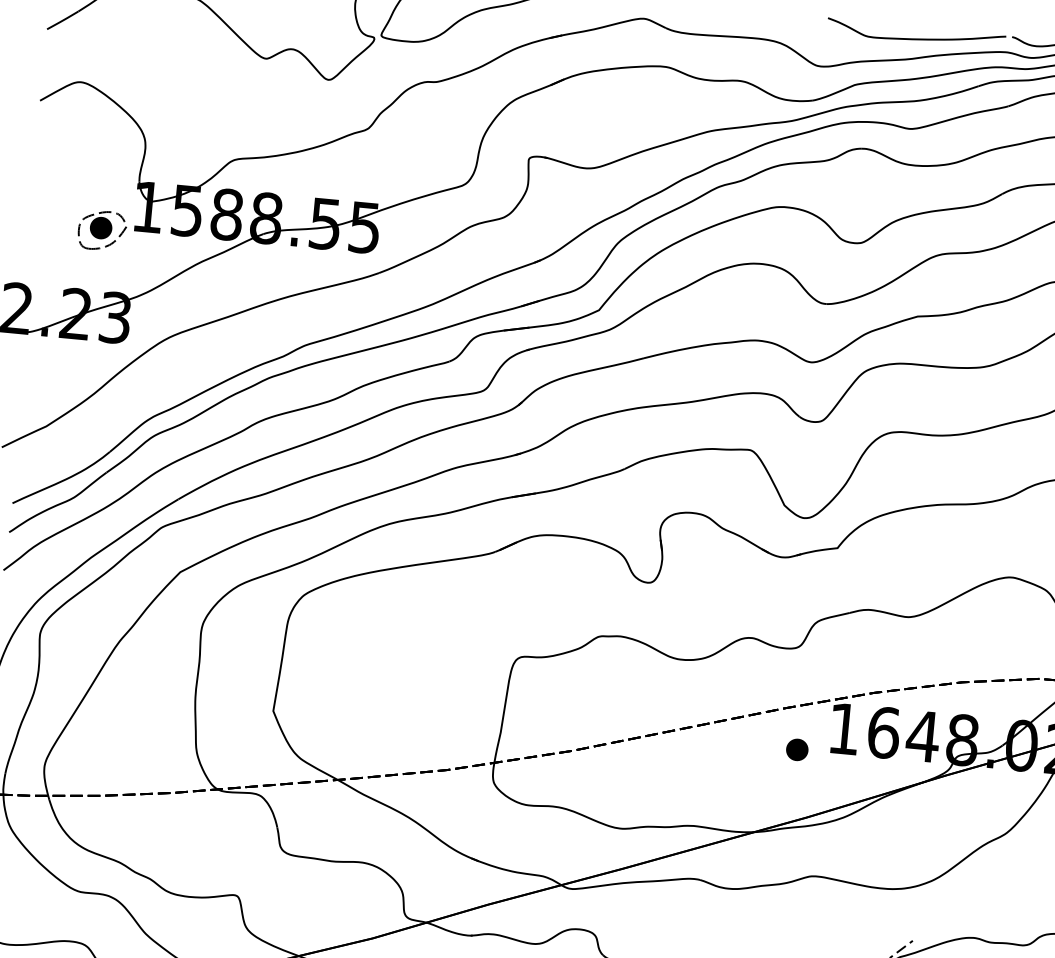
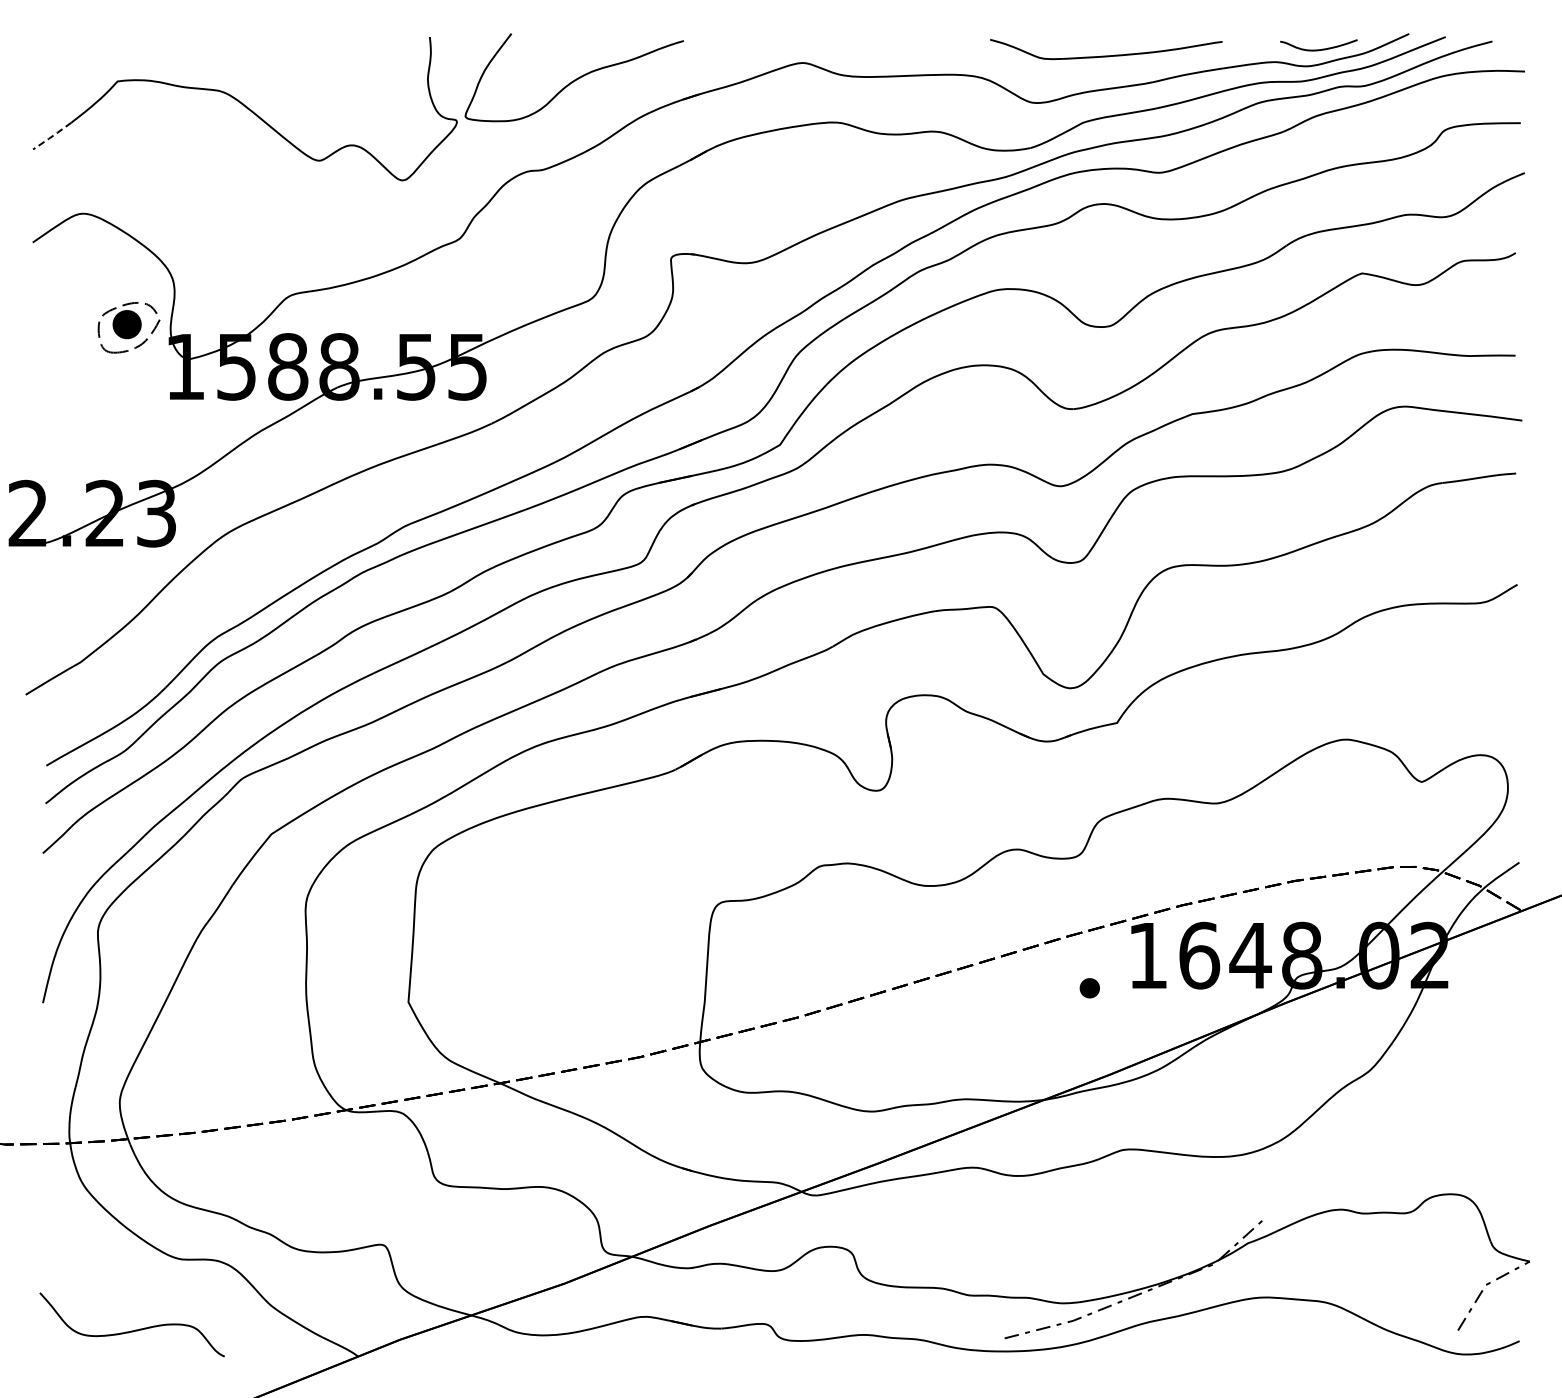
line: (62, 20) -> (52, 136), solid -> dashed
curve: (916, 38) -> (1106, 55), moved
part: (101, 230) -> (128, 327), moved
part: (797, 749) -> (1089, 987), size x0.7

